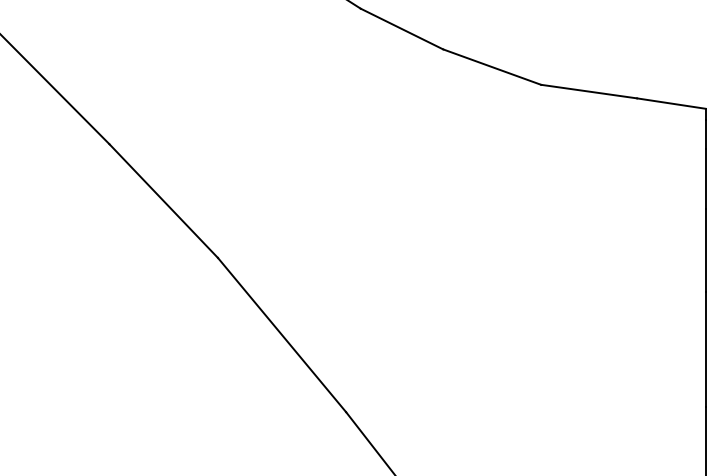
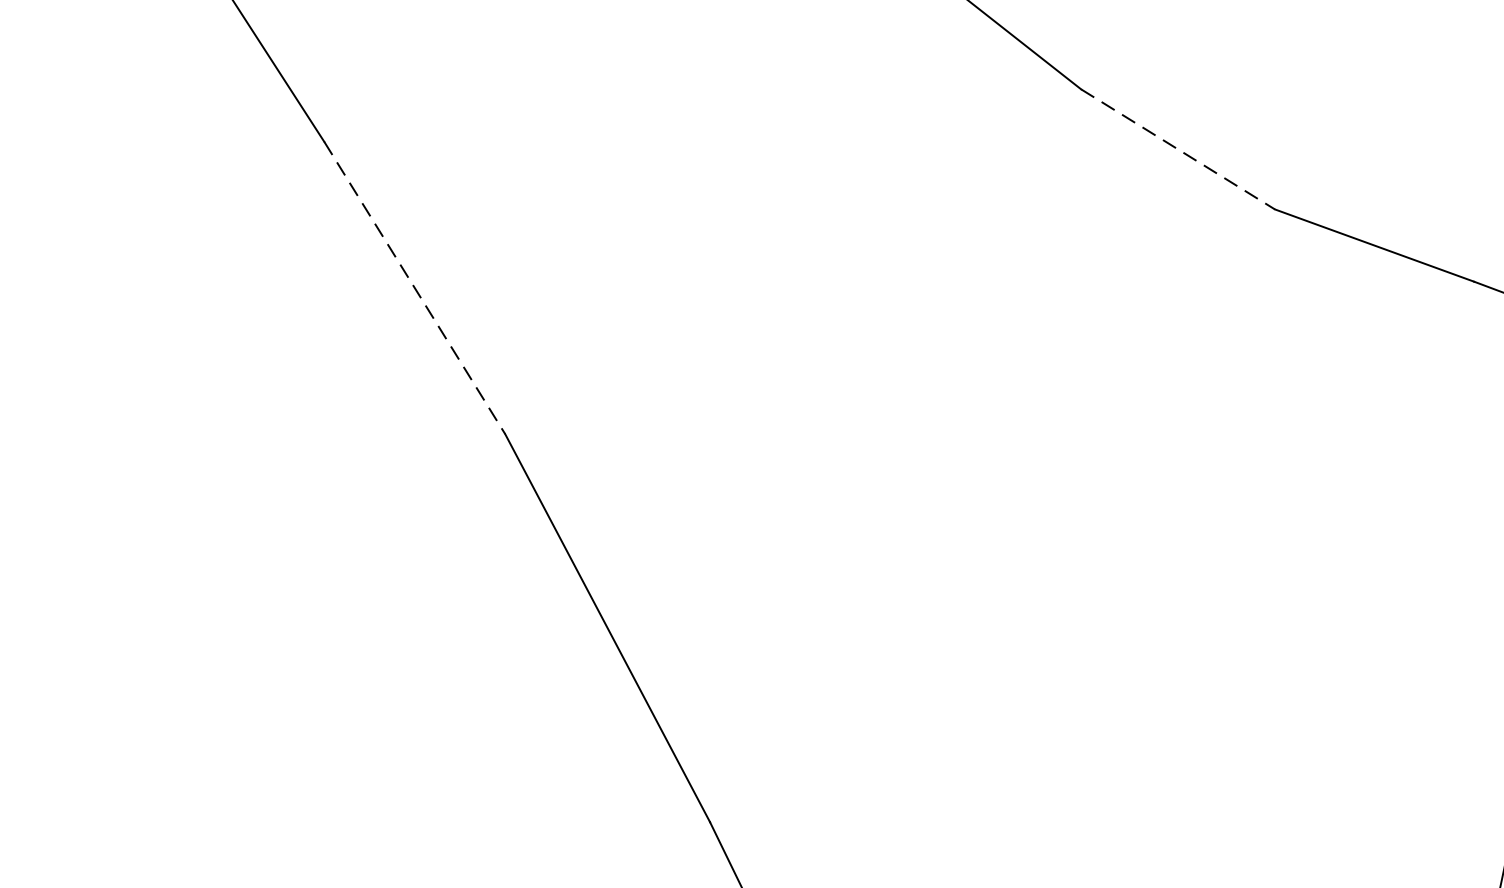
line: (492, 67) -> (1178, 150), solid -> dashed
line: (163, 201) -> (414, 288), solid -> dashed

